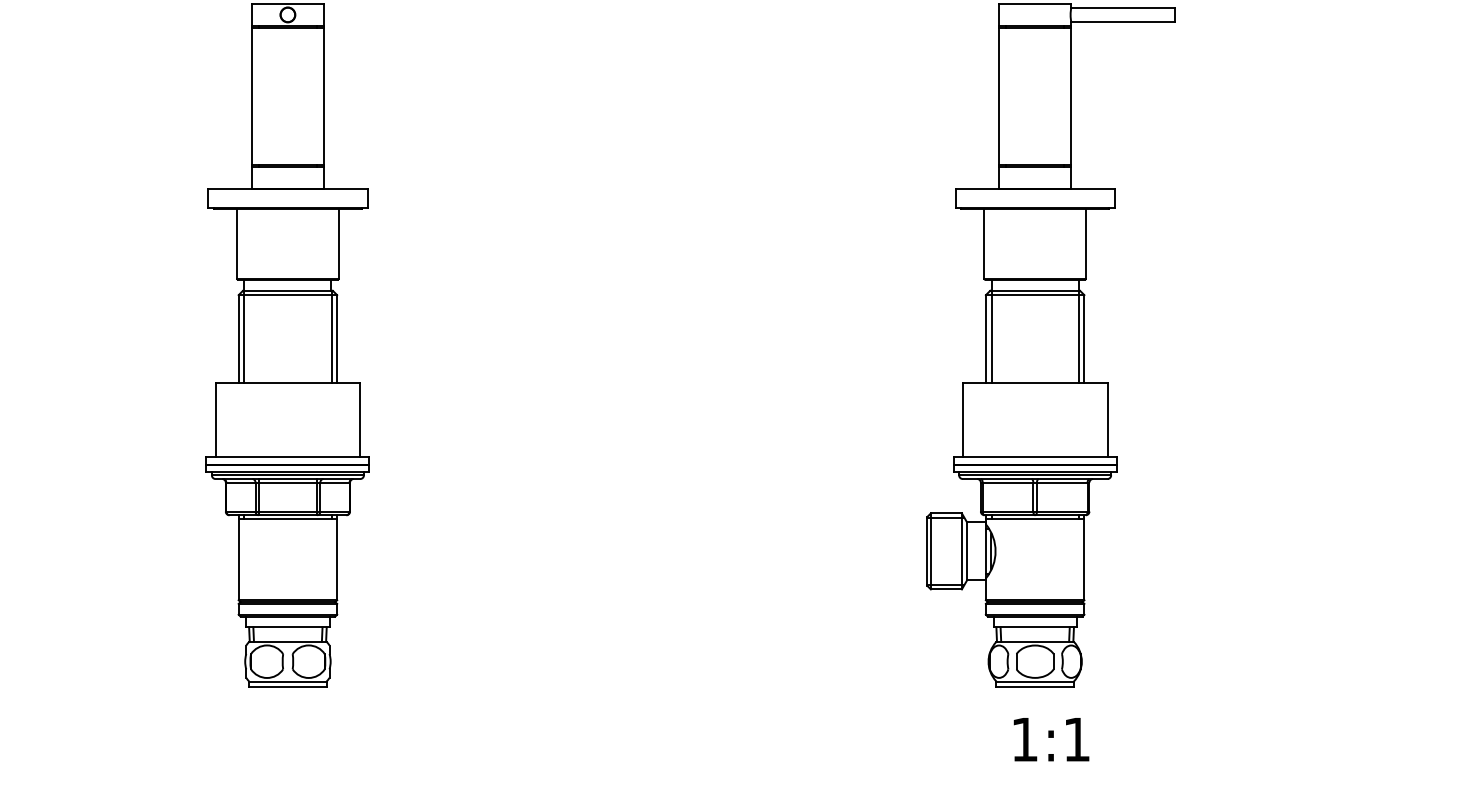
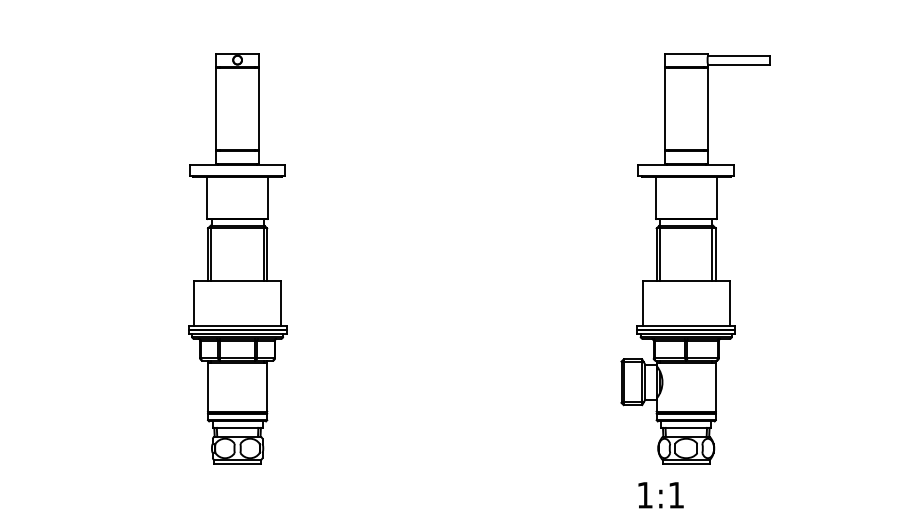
text: (1050, 740) -> (660, 495), moved

